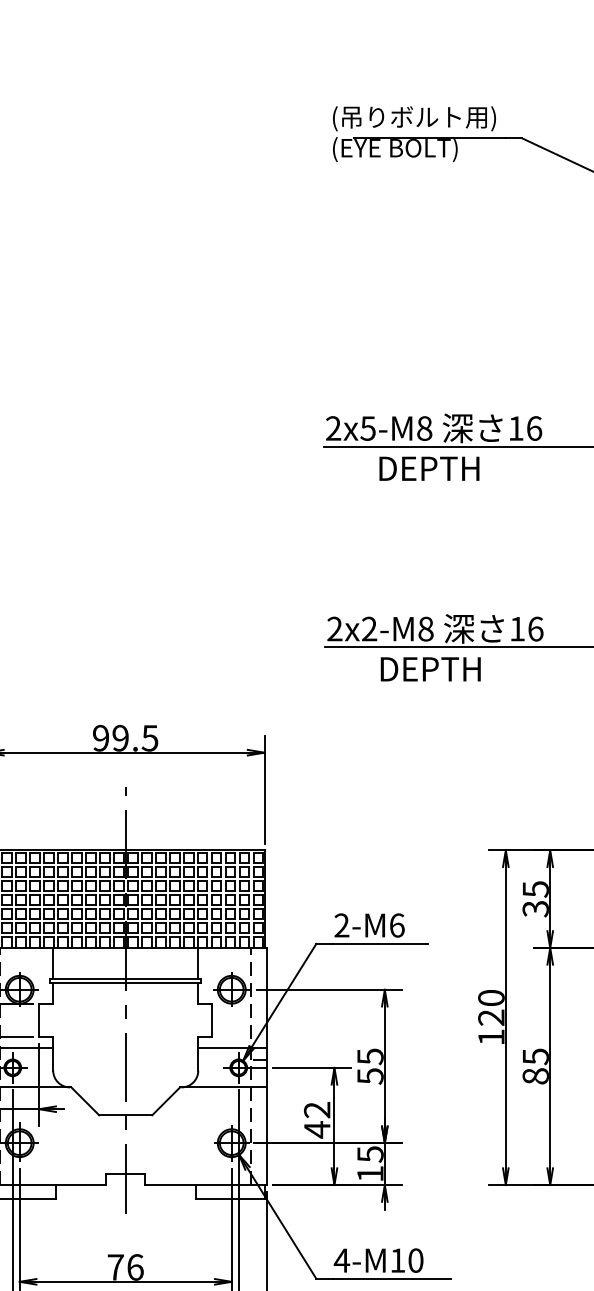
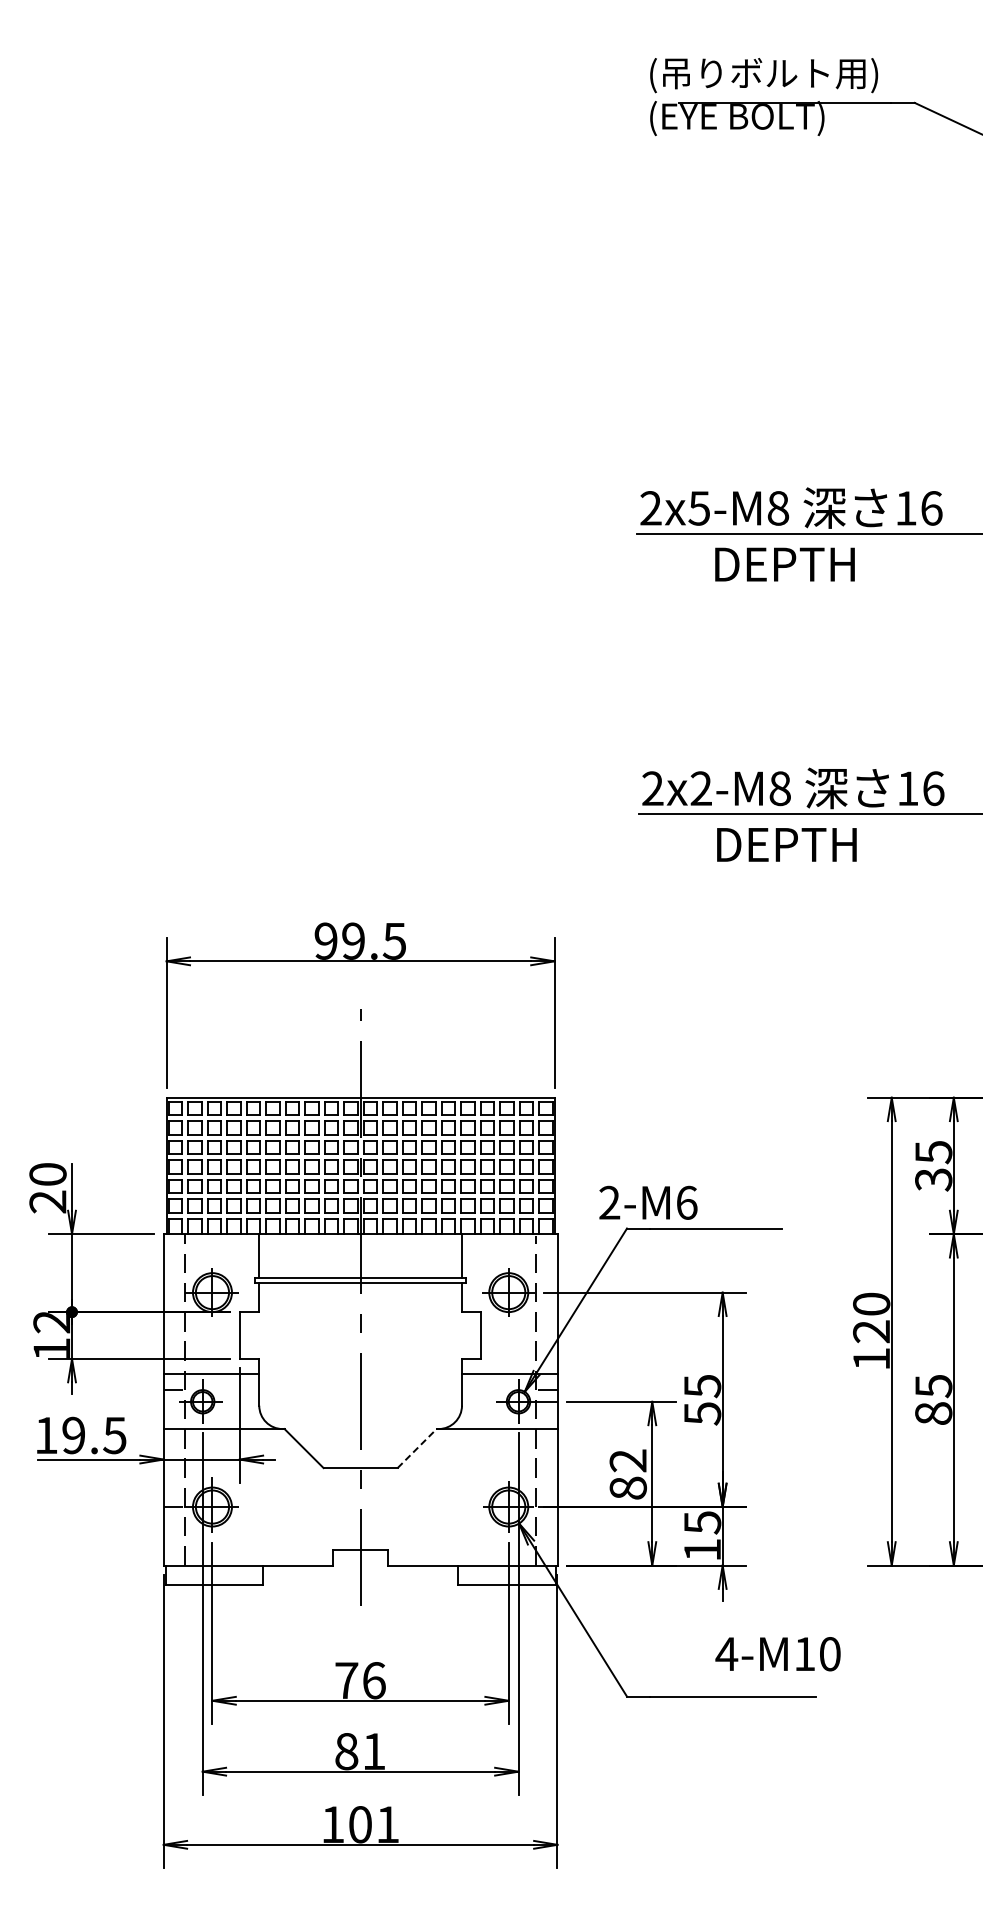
text: (369, 925) -> (648, 1202), moved
line: (166, 1101) -> (417, 1448), solid -> dashed
text: (316, 1129) -> (627, 1488), 42 -> 82
text: (378, 1260) -> (777, 1654), moved

